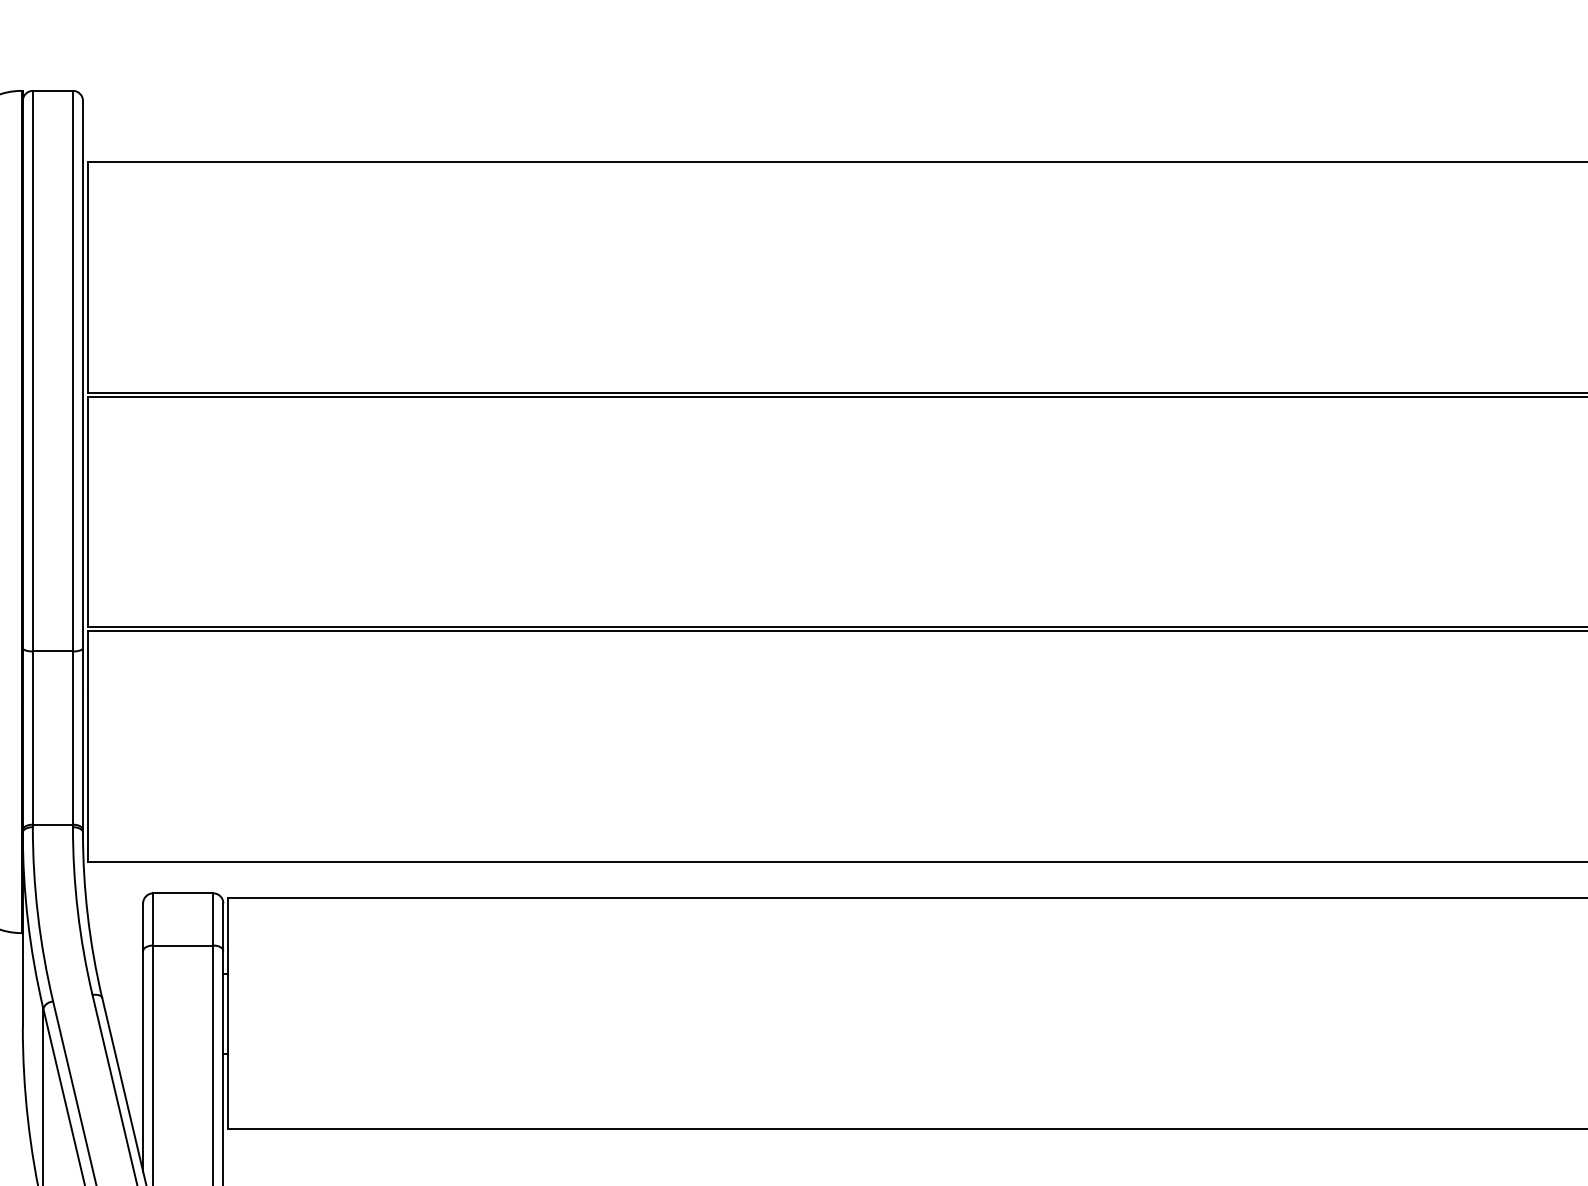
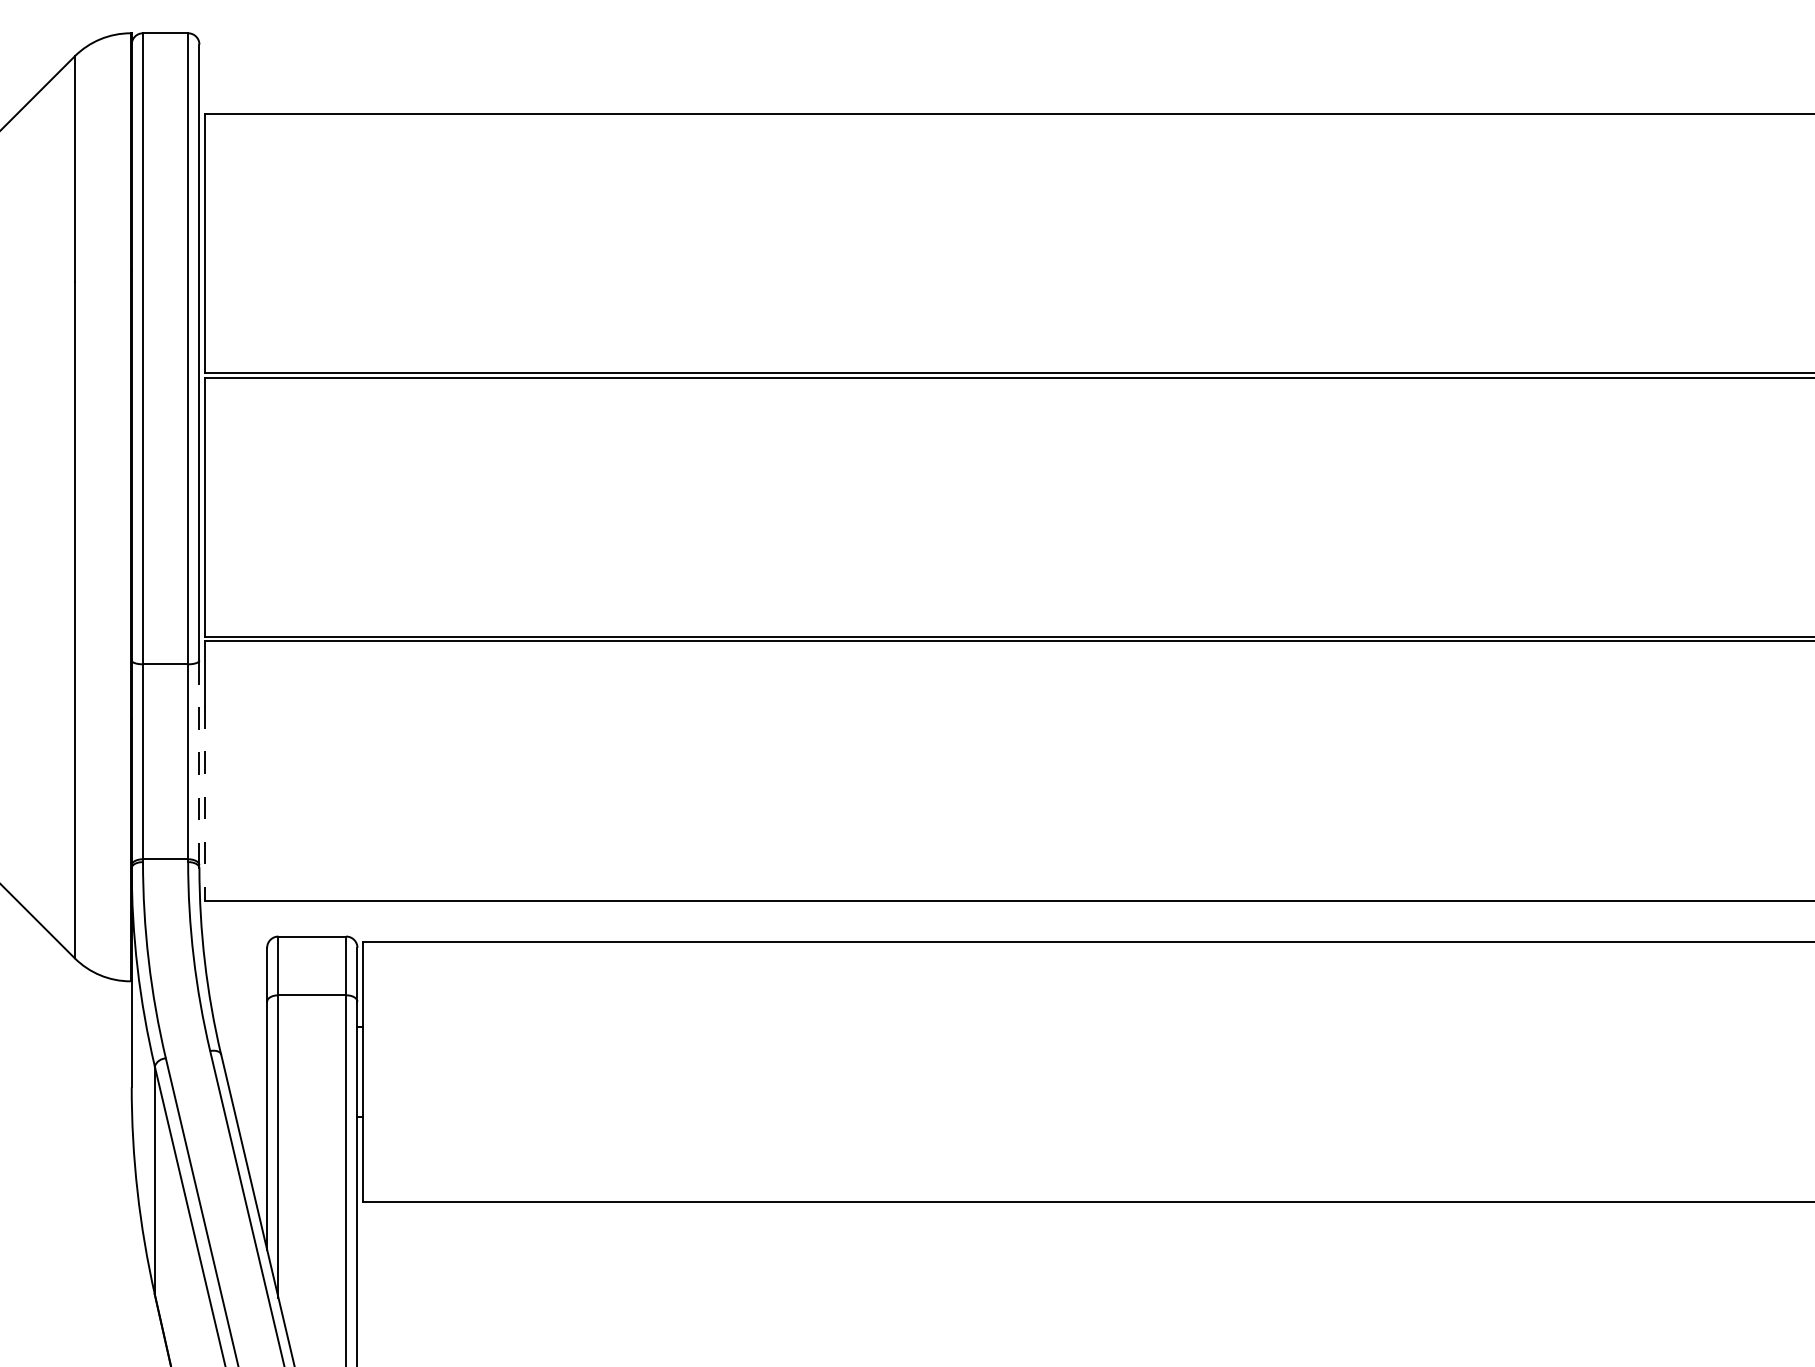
line: (83, 738) -> (199, 762), solid -> dashed
line: (88, 776) -> (205, 804), solid -> dashed

